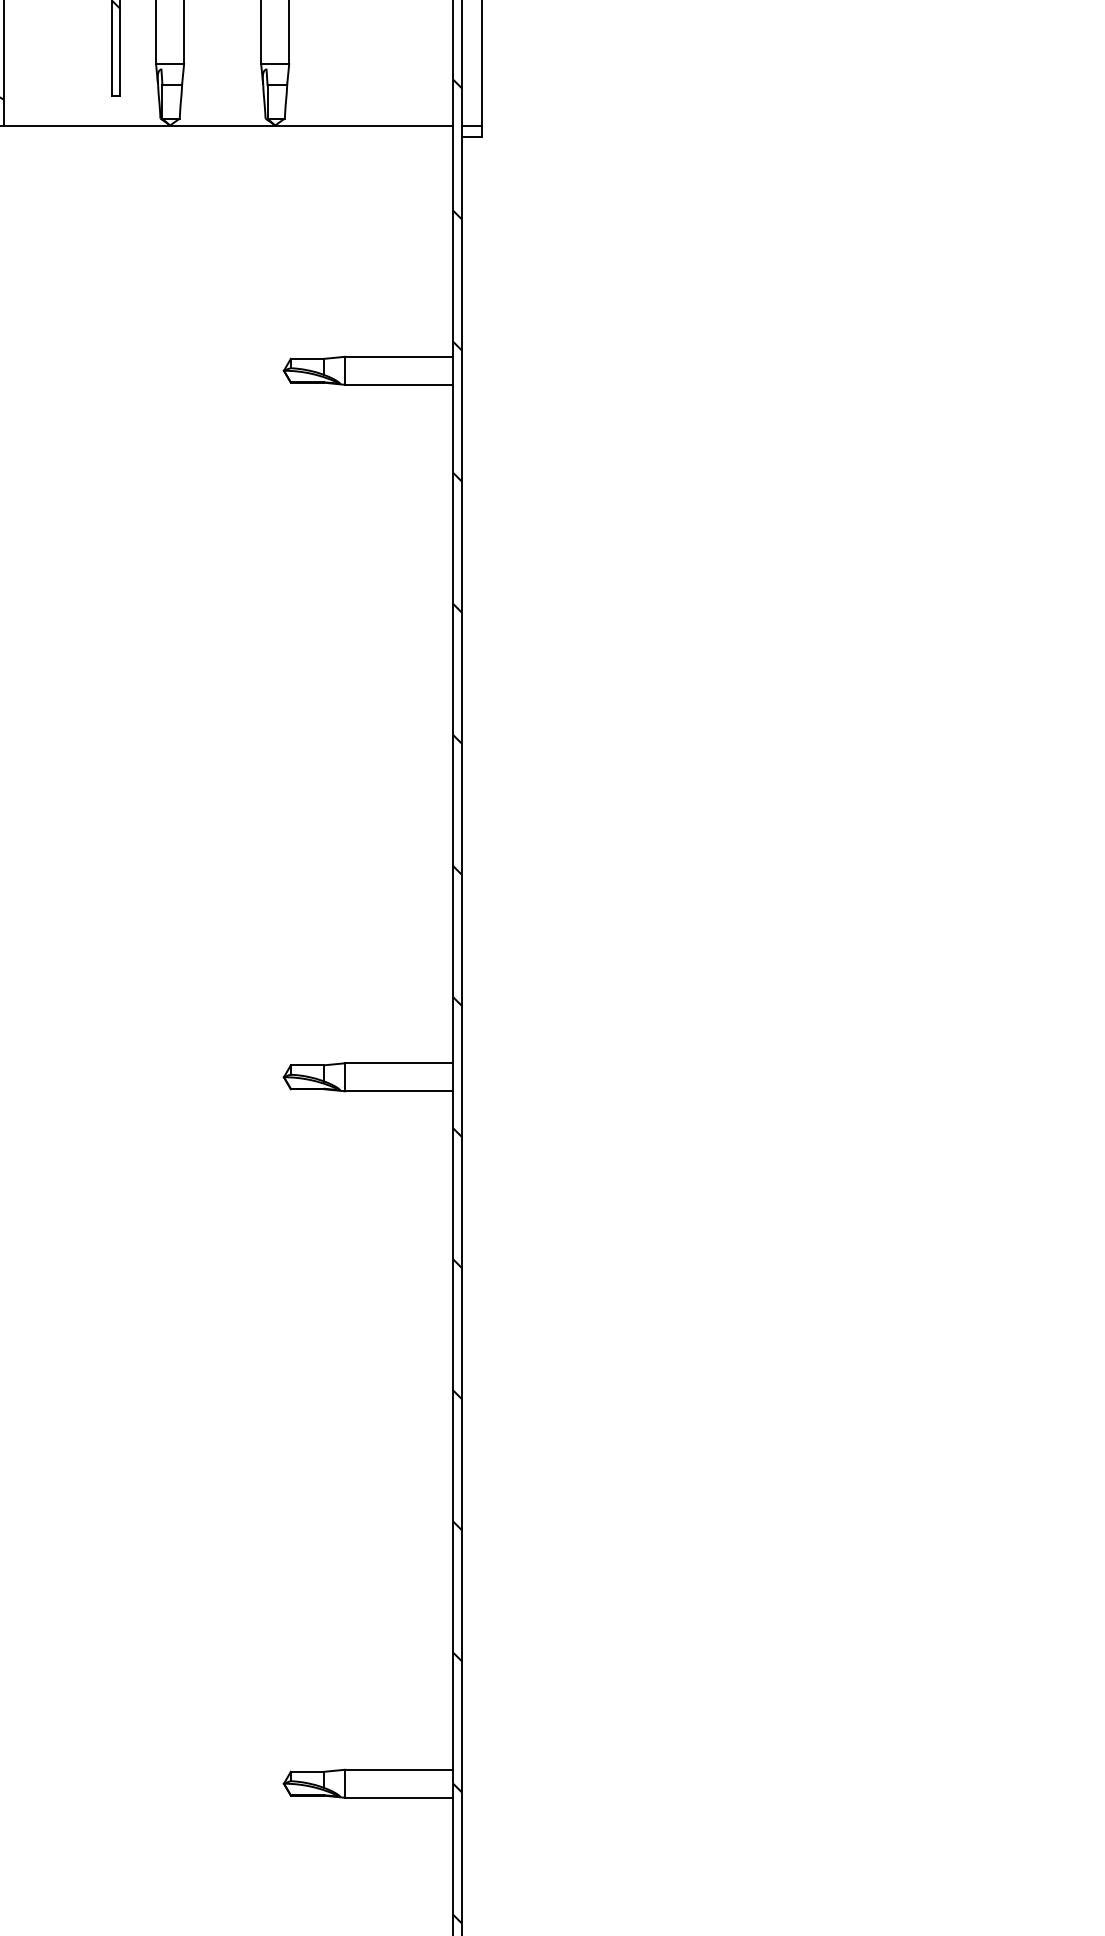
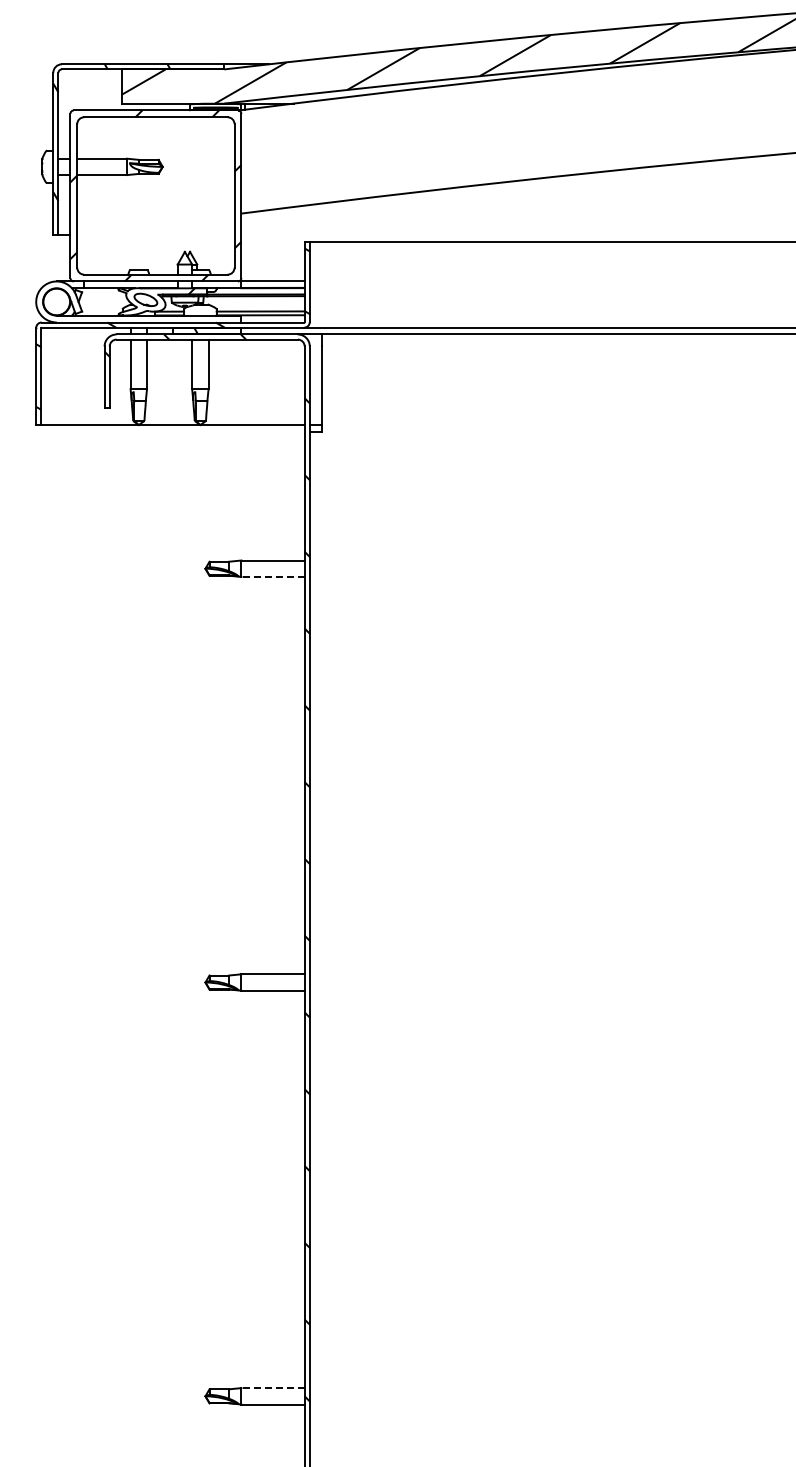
line: (400, 384) -> (273, 576), solid -> dashed
line: (400, 1770) -> (273, 1388), solid -> dashed

